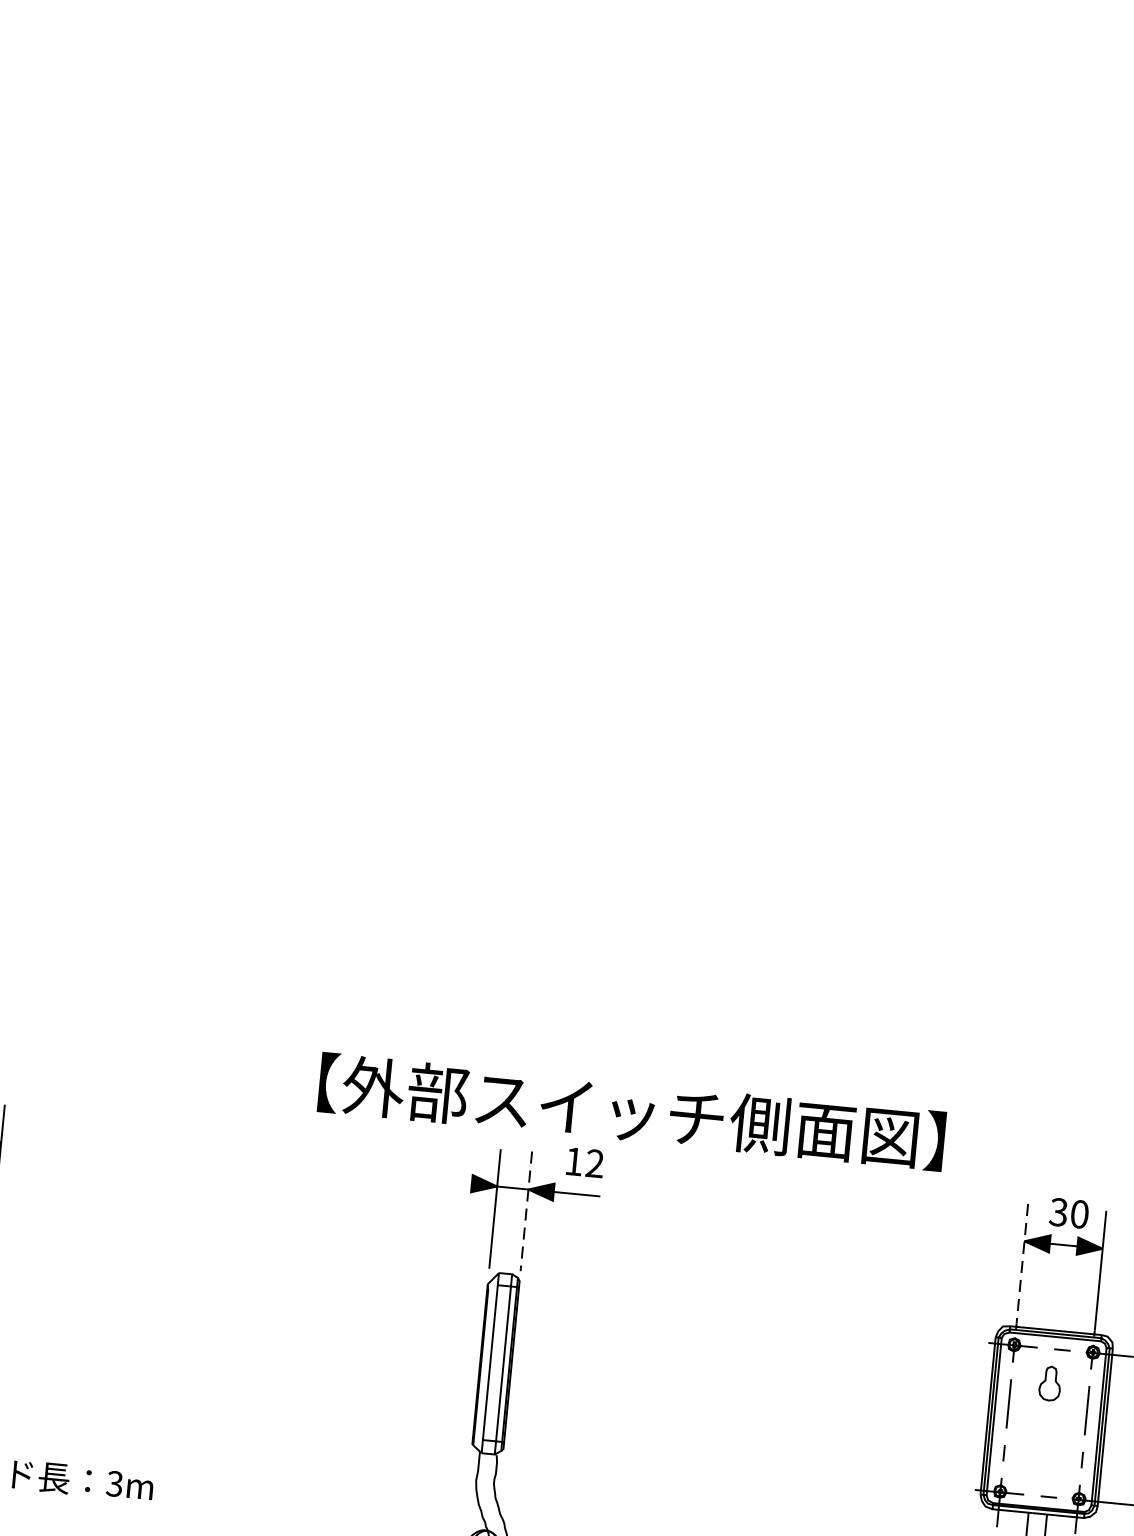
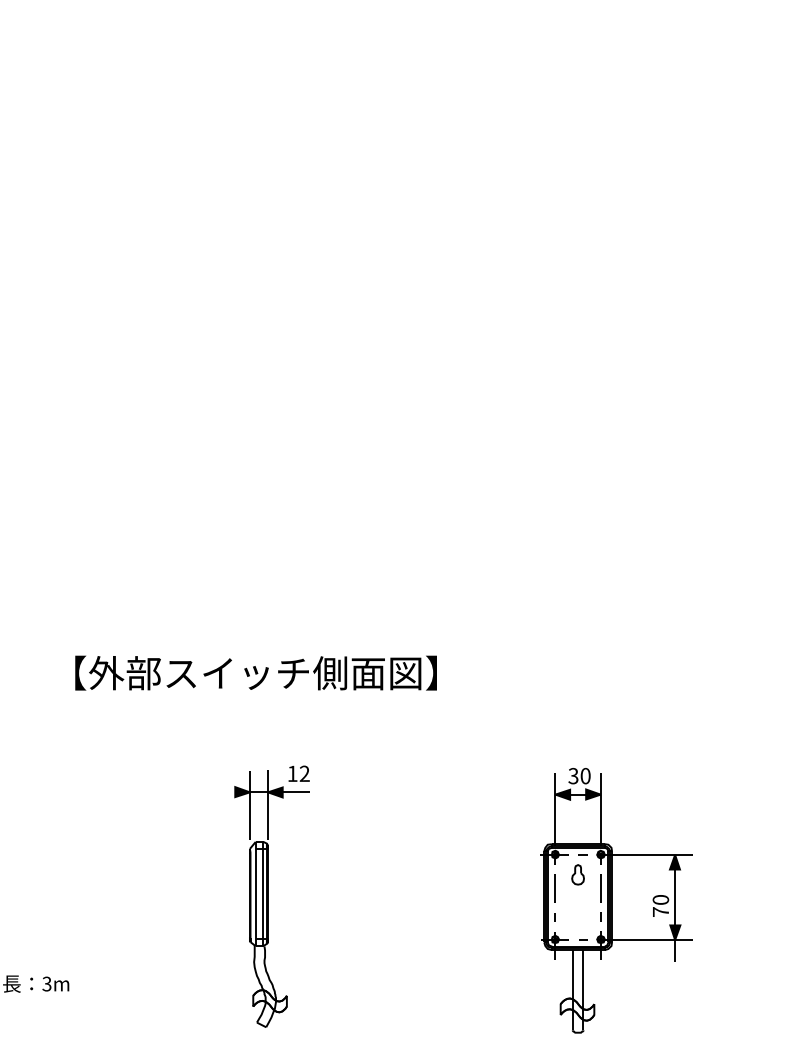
part: (630, 1110) -> (255, 672), moved
line: (527, 1210) -> (268, 804), dashed -> solid
line: (1022, 1263) -> (555, 807), dashed -> solid

